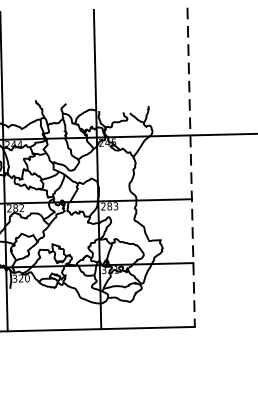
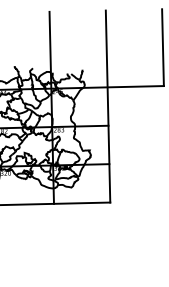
line: (191, 168) -> (108, 107), dashed -> solid

